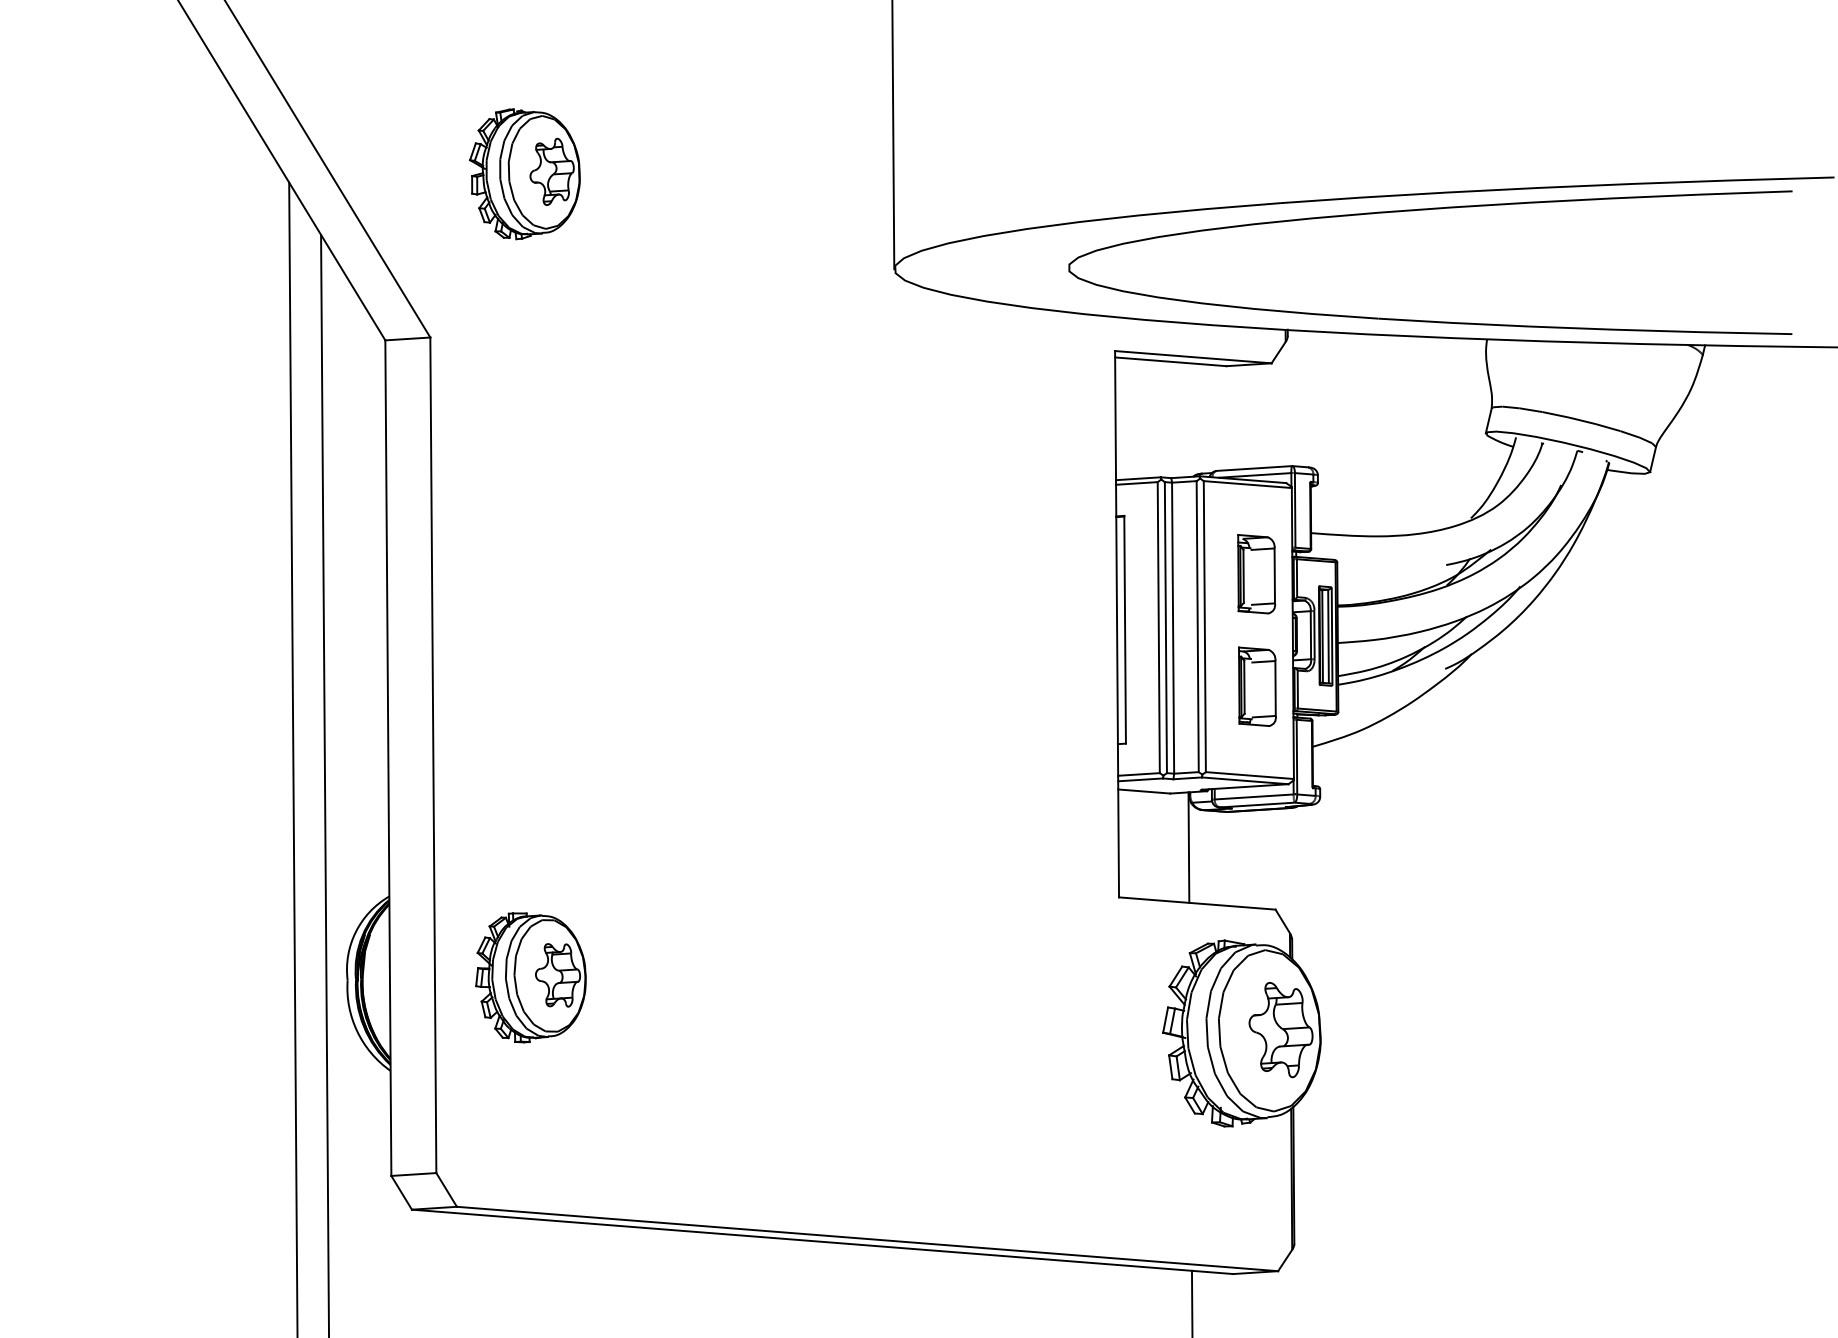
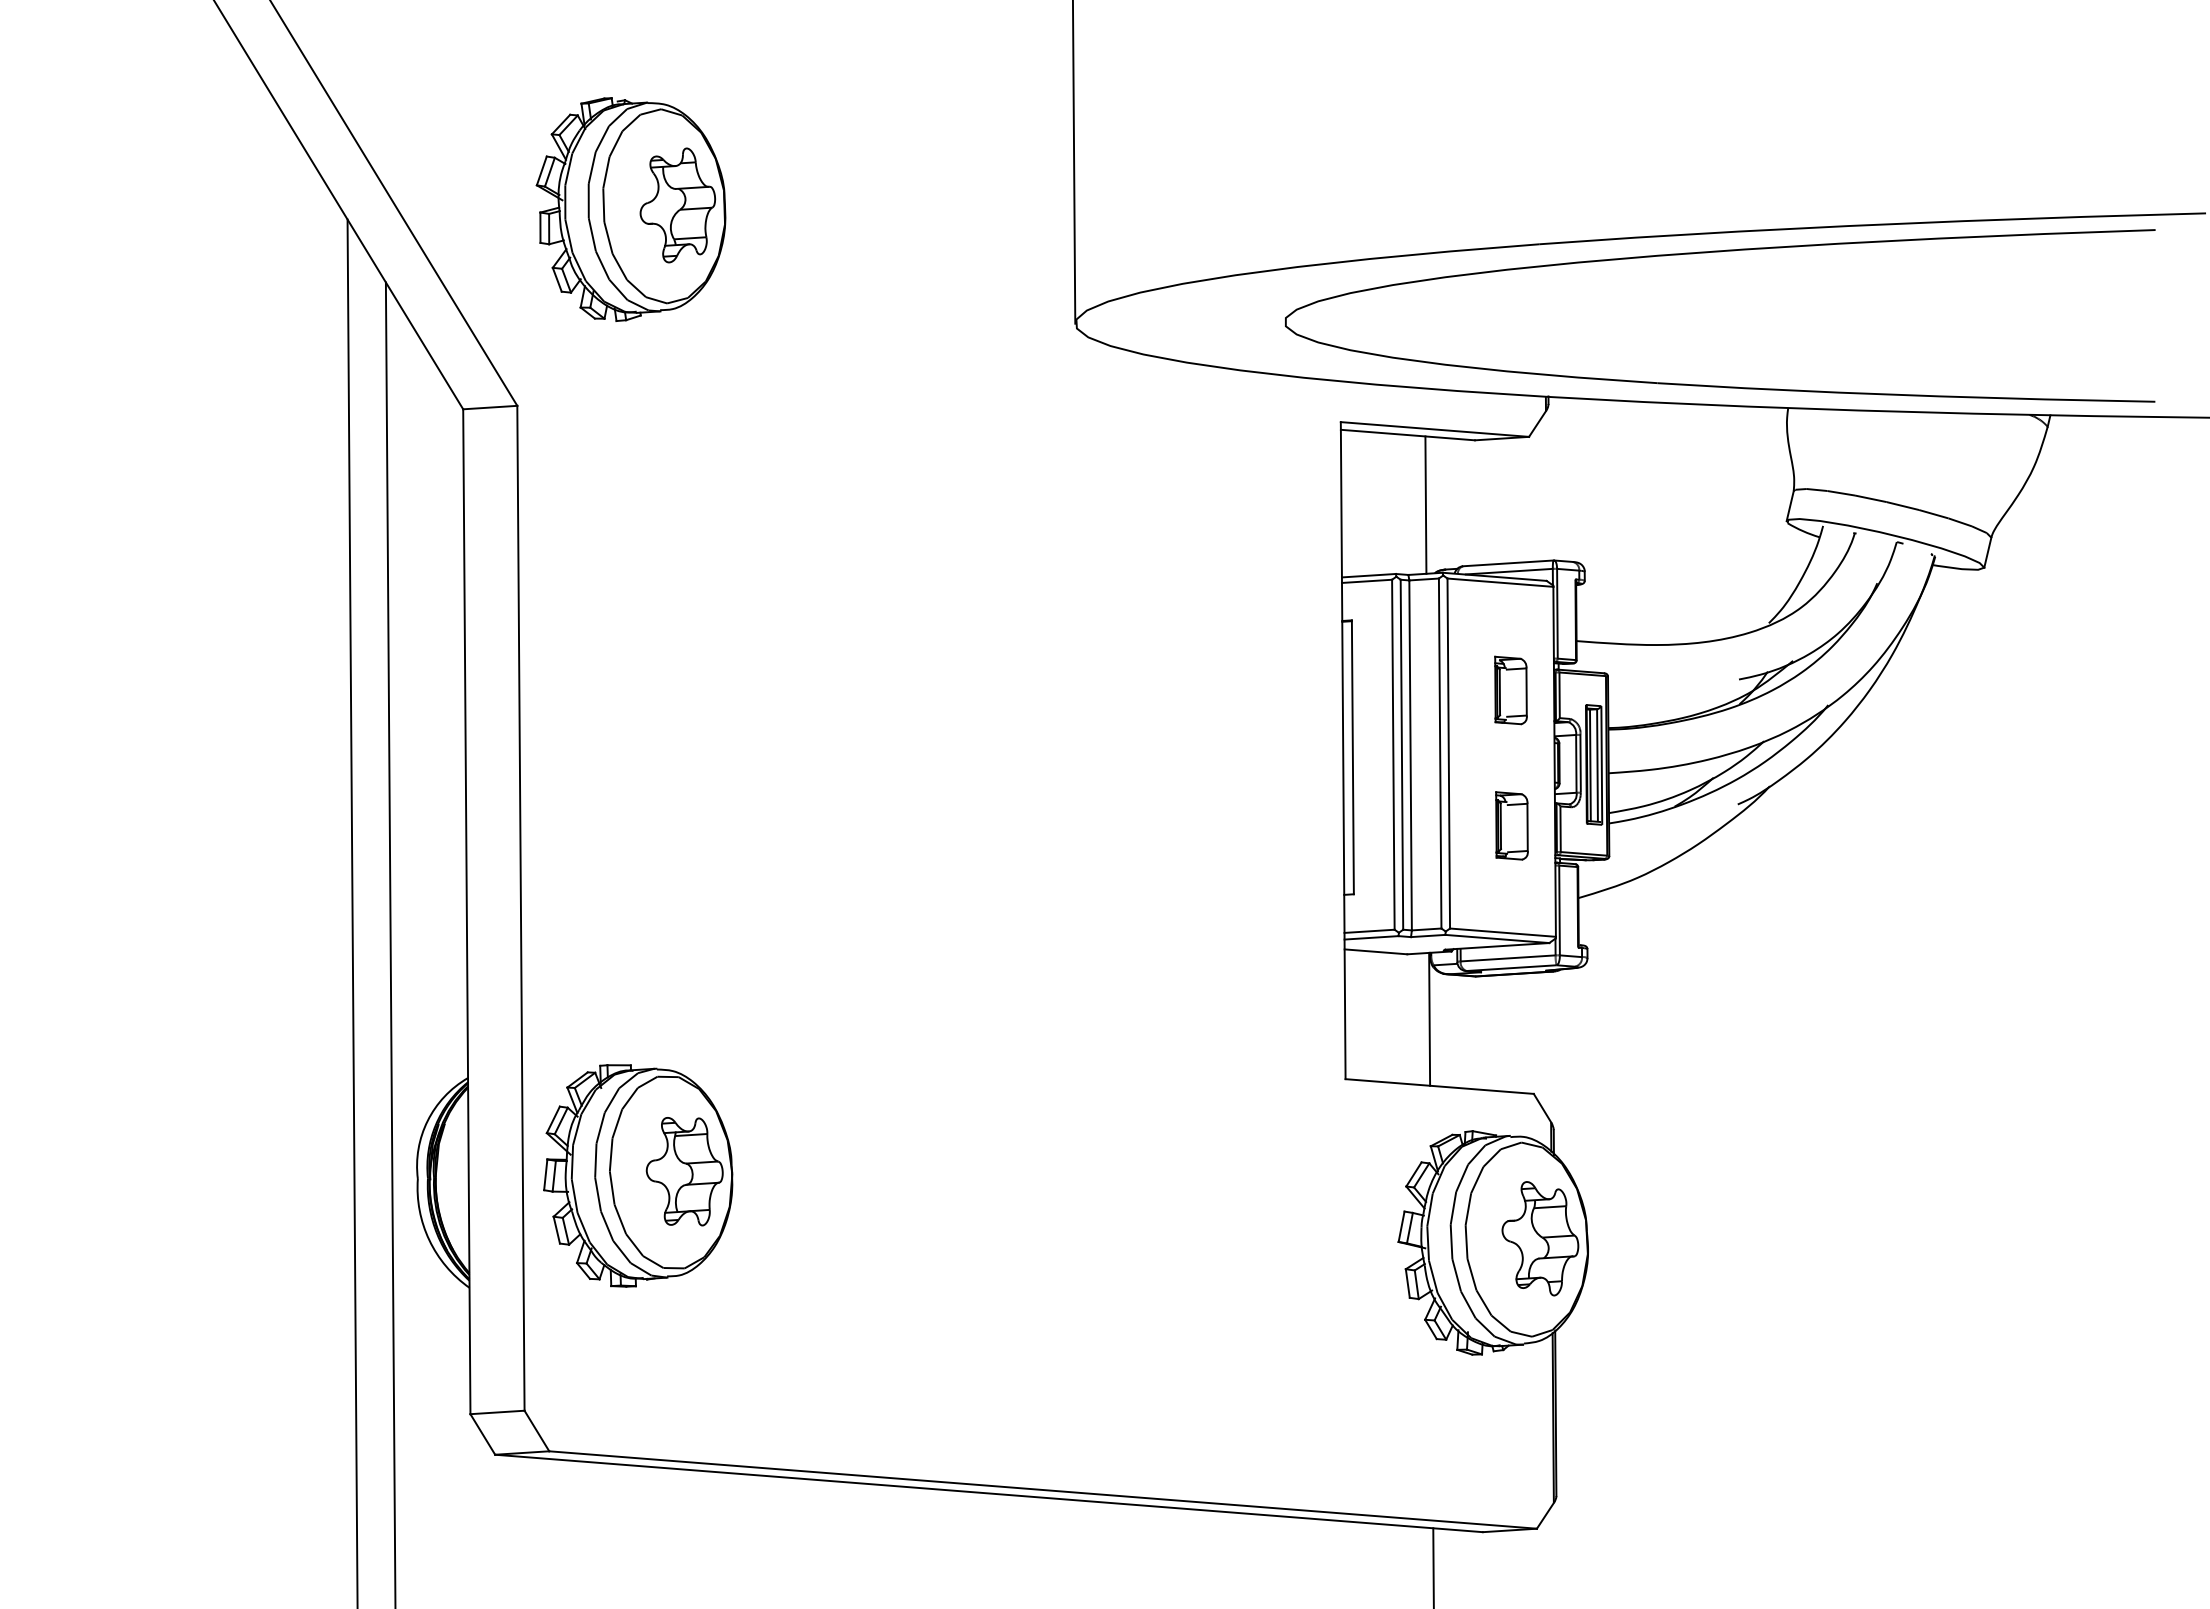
part: (524, 174) -> (630, 209), size x1.43
line: (1185, 419) -> (1425, 504), added
part: (1256, 574) -> (1510, 690), size x0.71
part: (1257, 686) -> (1511, 825), size x0.71
part: (531, 977) -> (638, 1175), size x1.43

